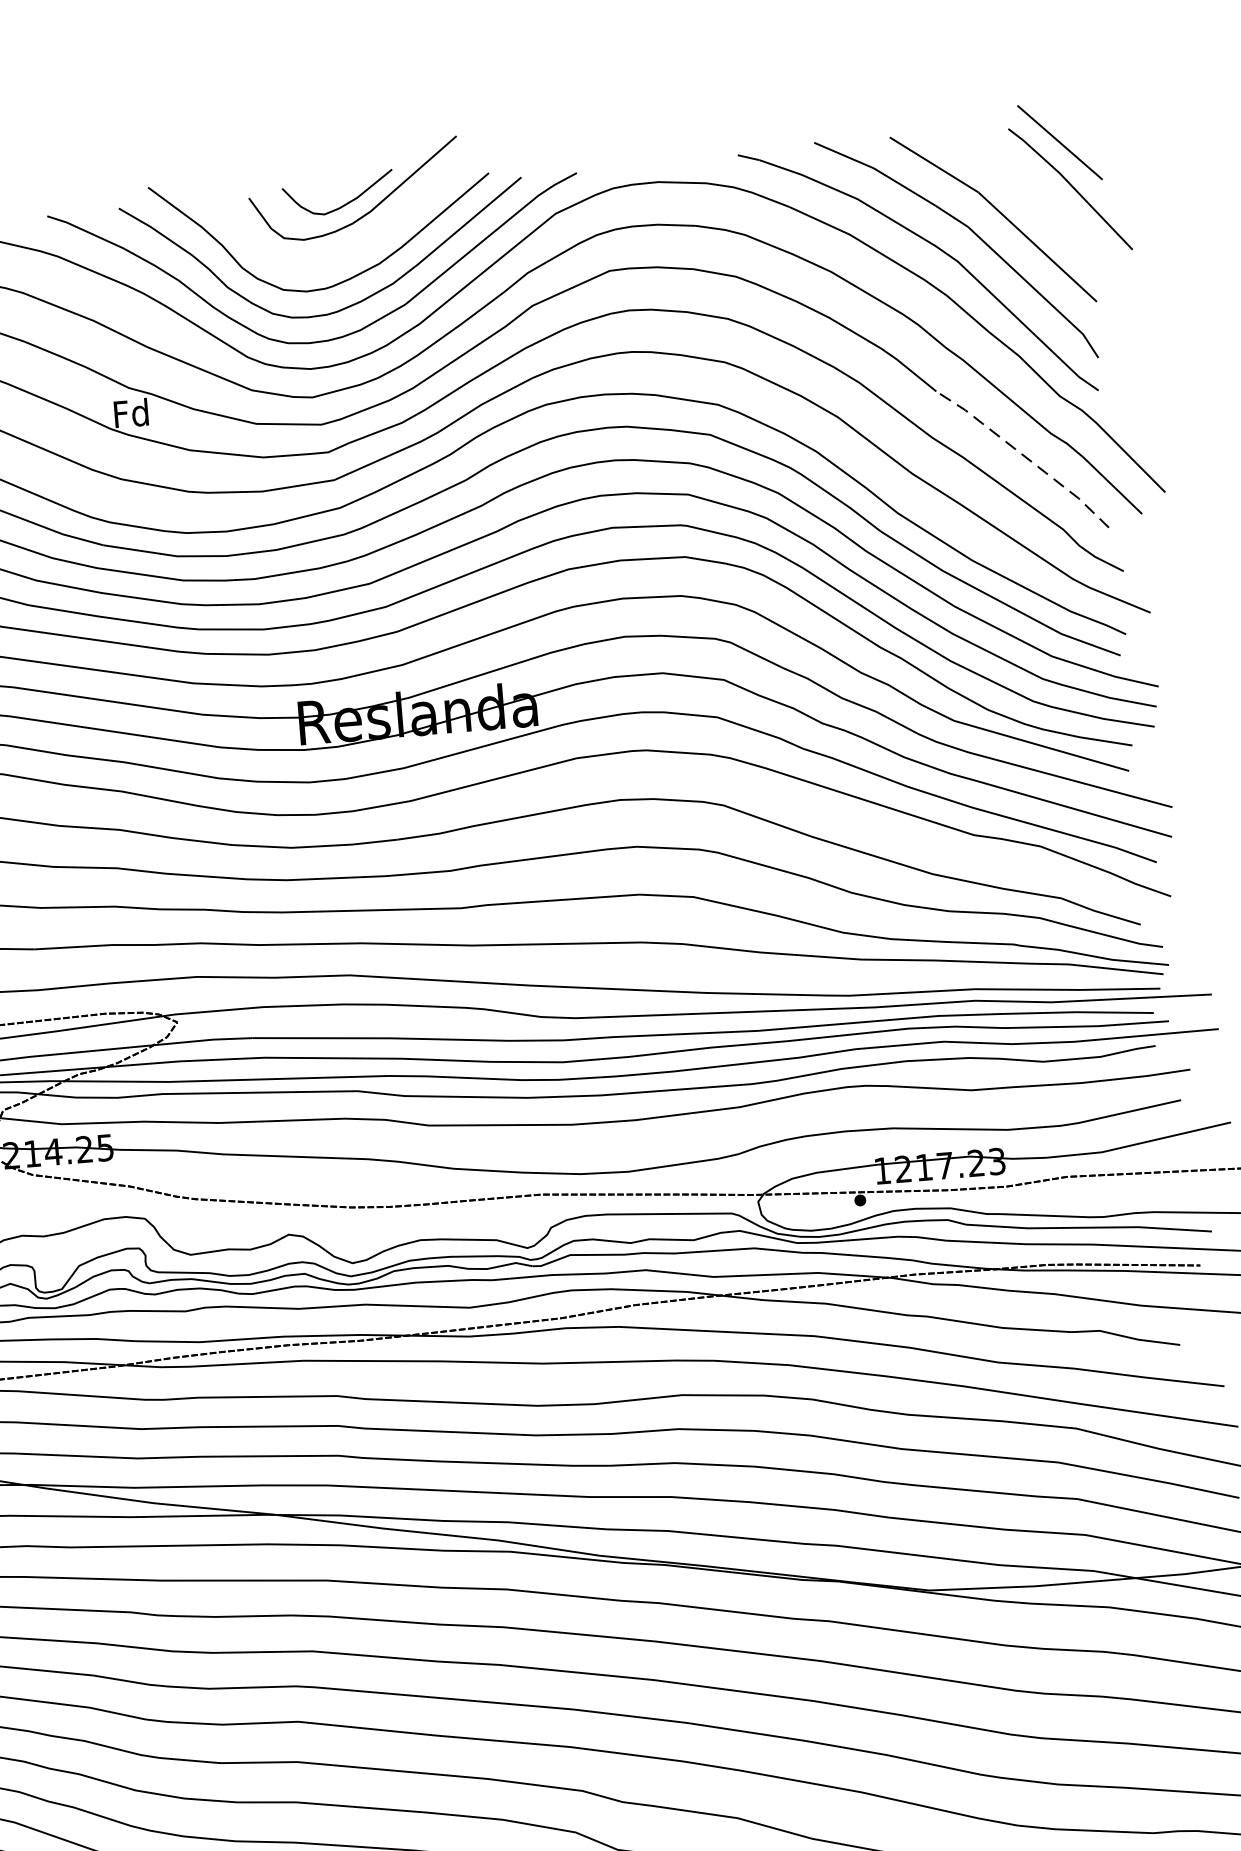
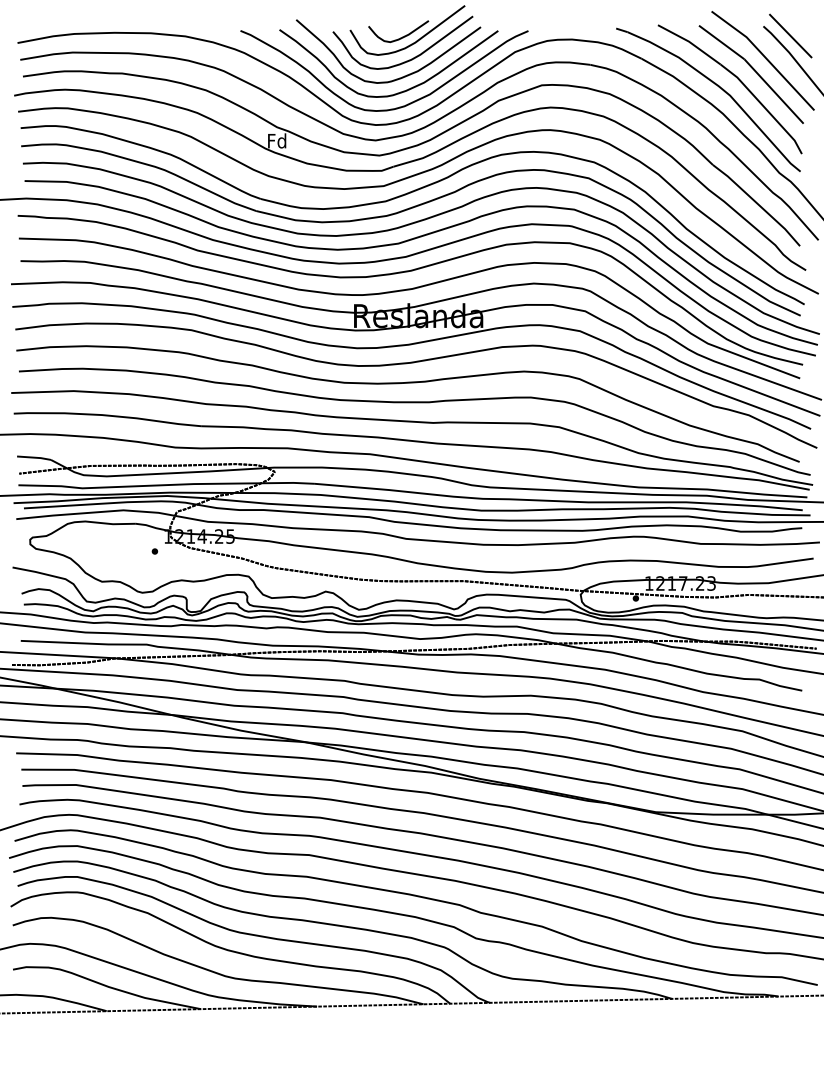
line: (1017, 189) -> (765, 59), added
curve: (365, 241) -> (411, 58), added
line: (1024, 457) -> (757, 204), dashed -> solid

